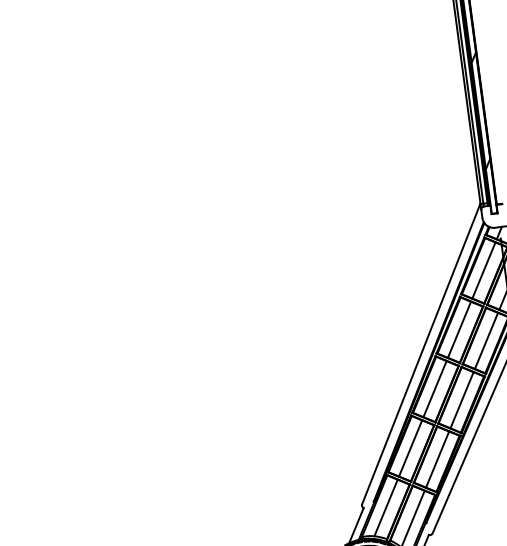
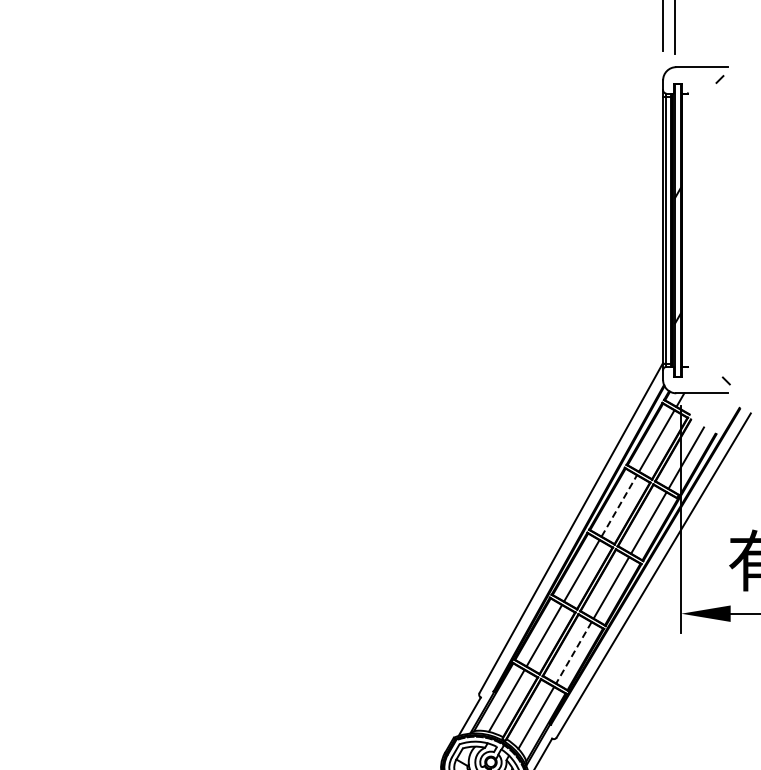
line: (459, 329) -> (619, 505), solid -> dashed
line: (437, 460) -> (573, 653), solid -> dashed

